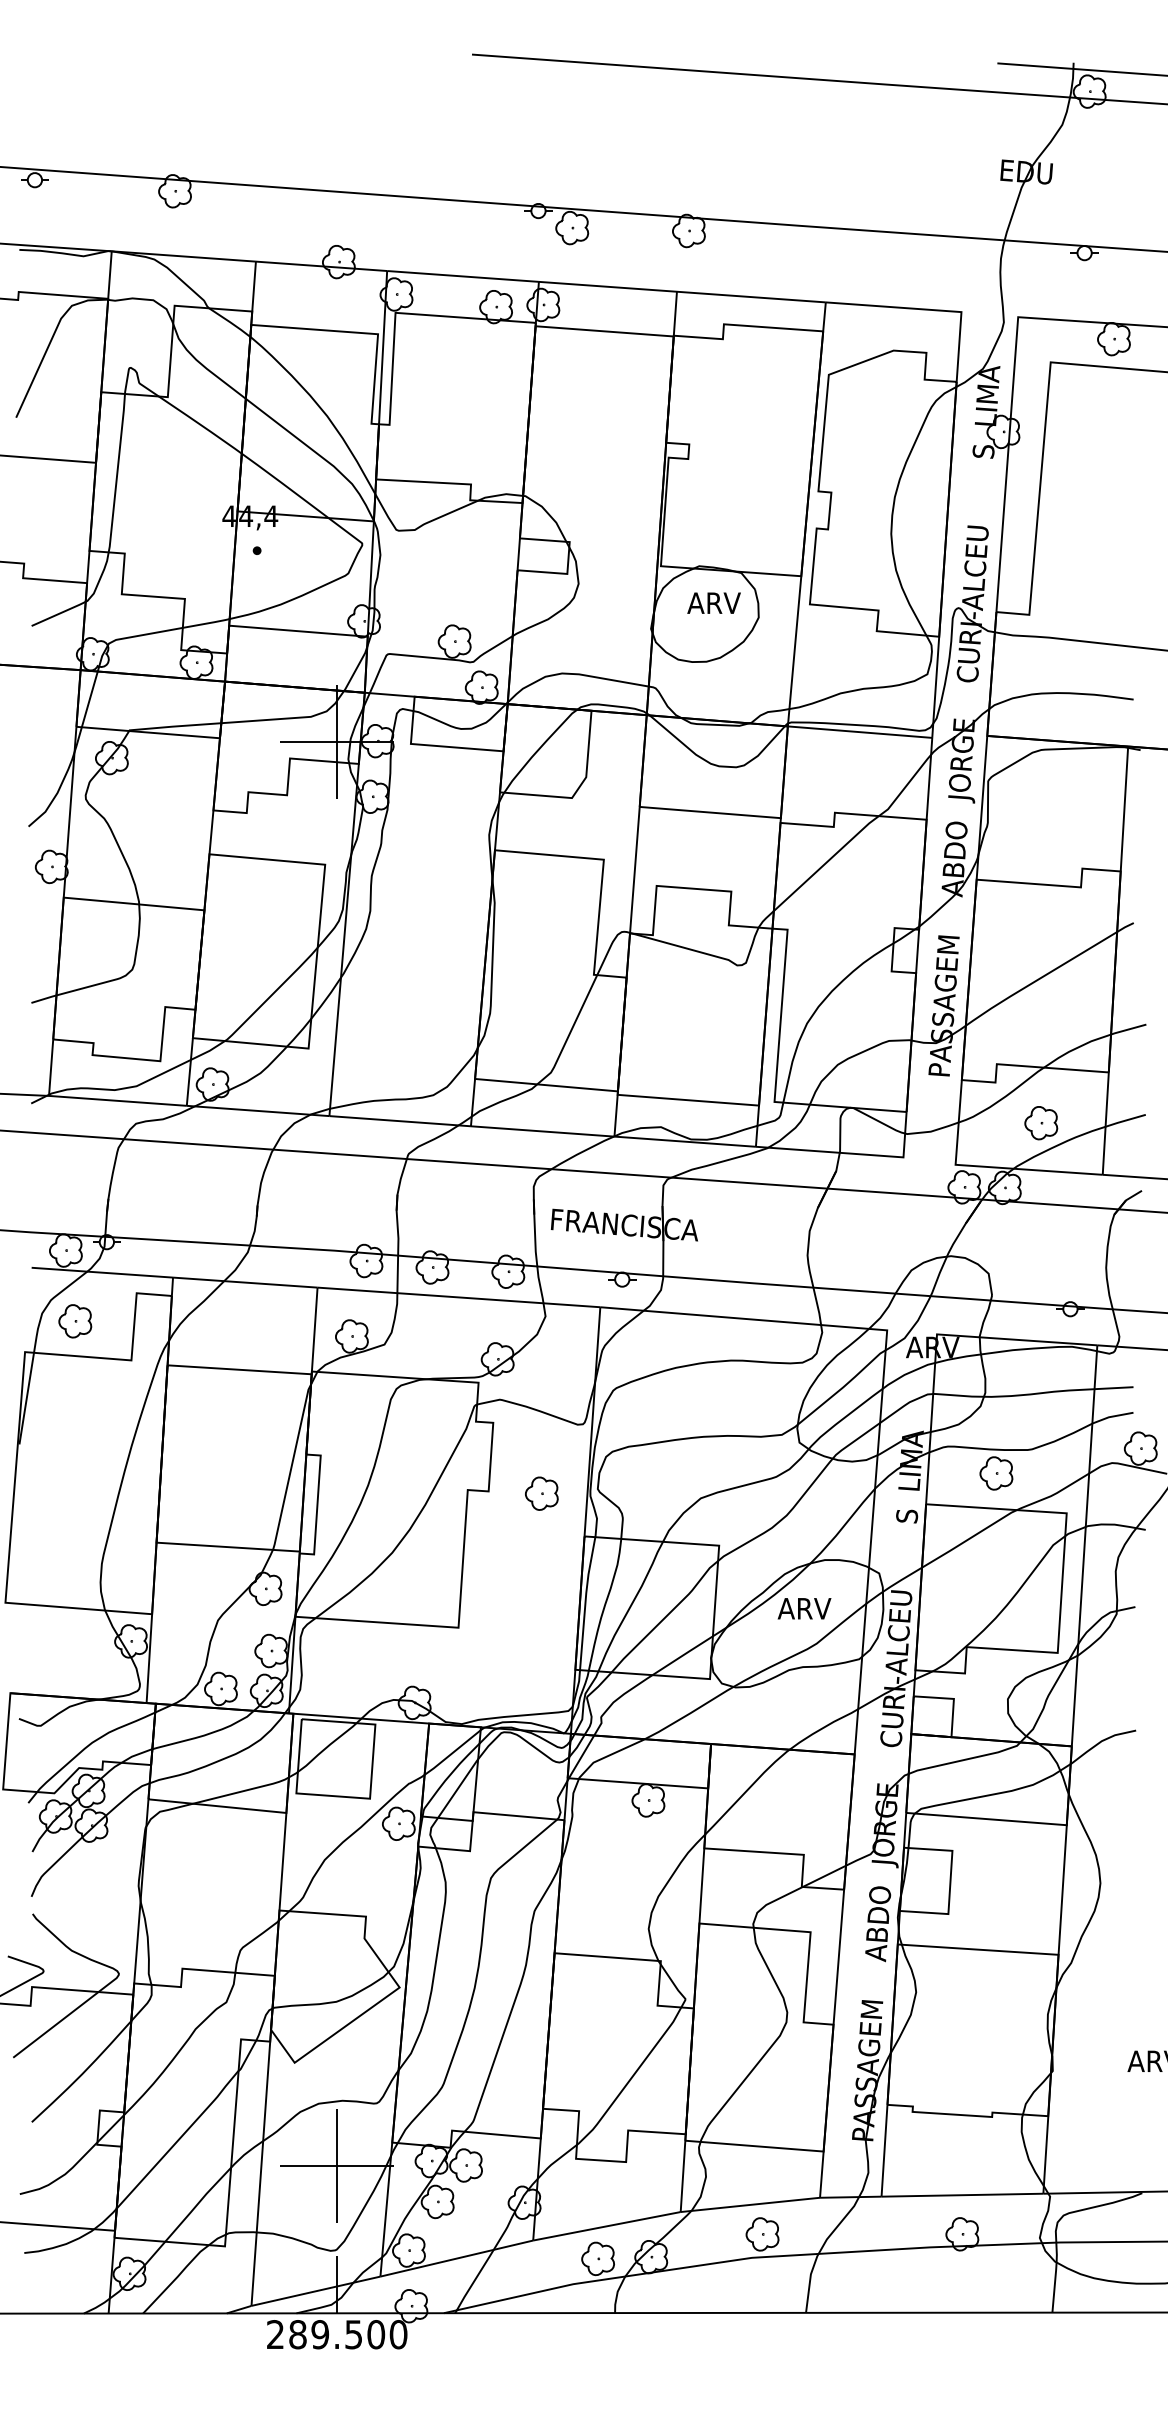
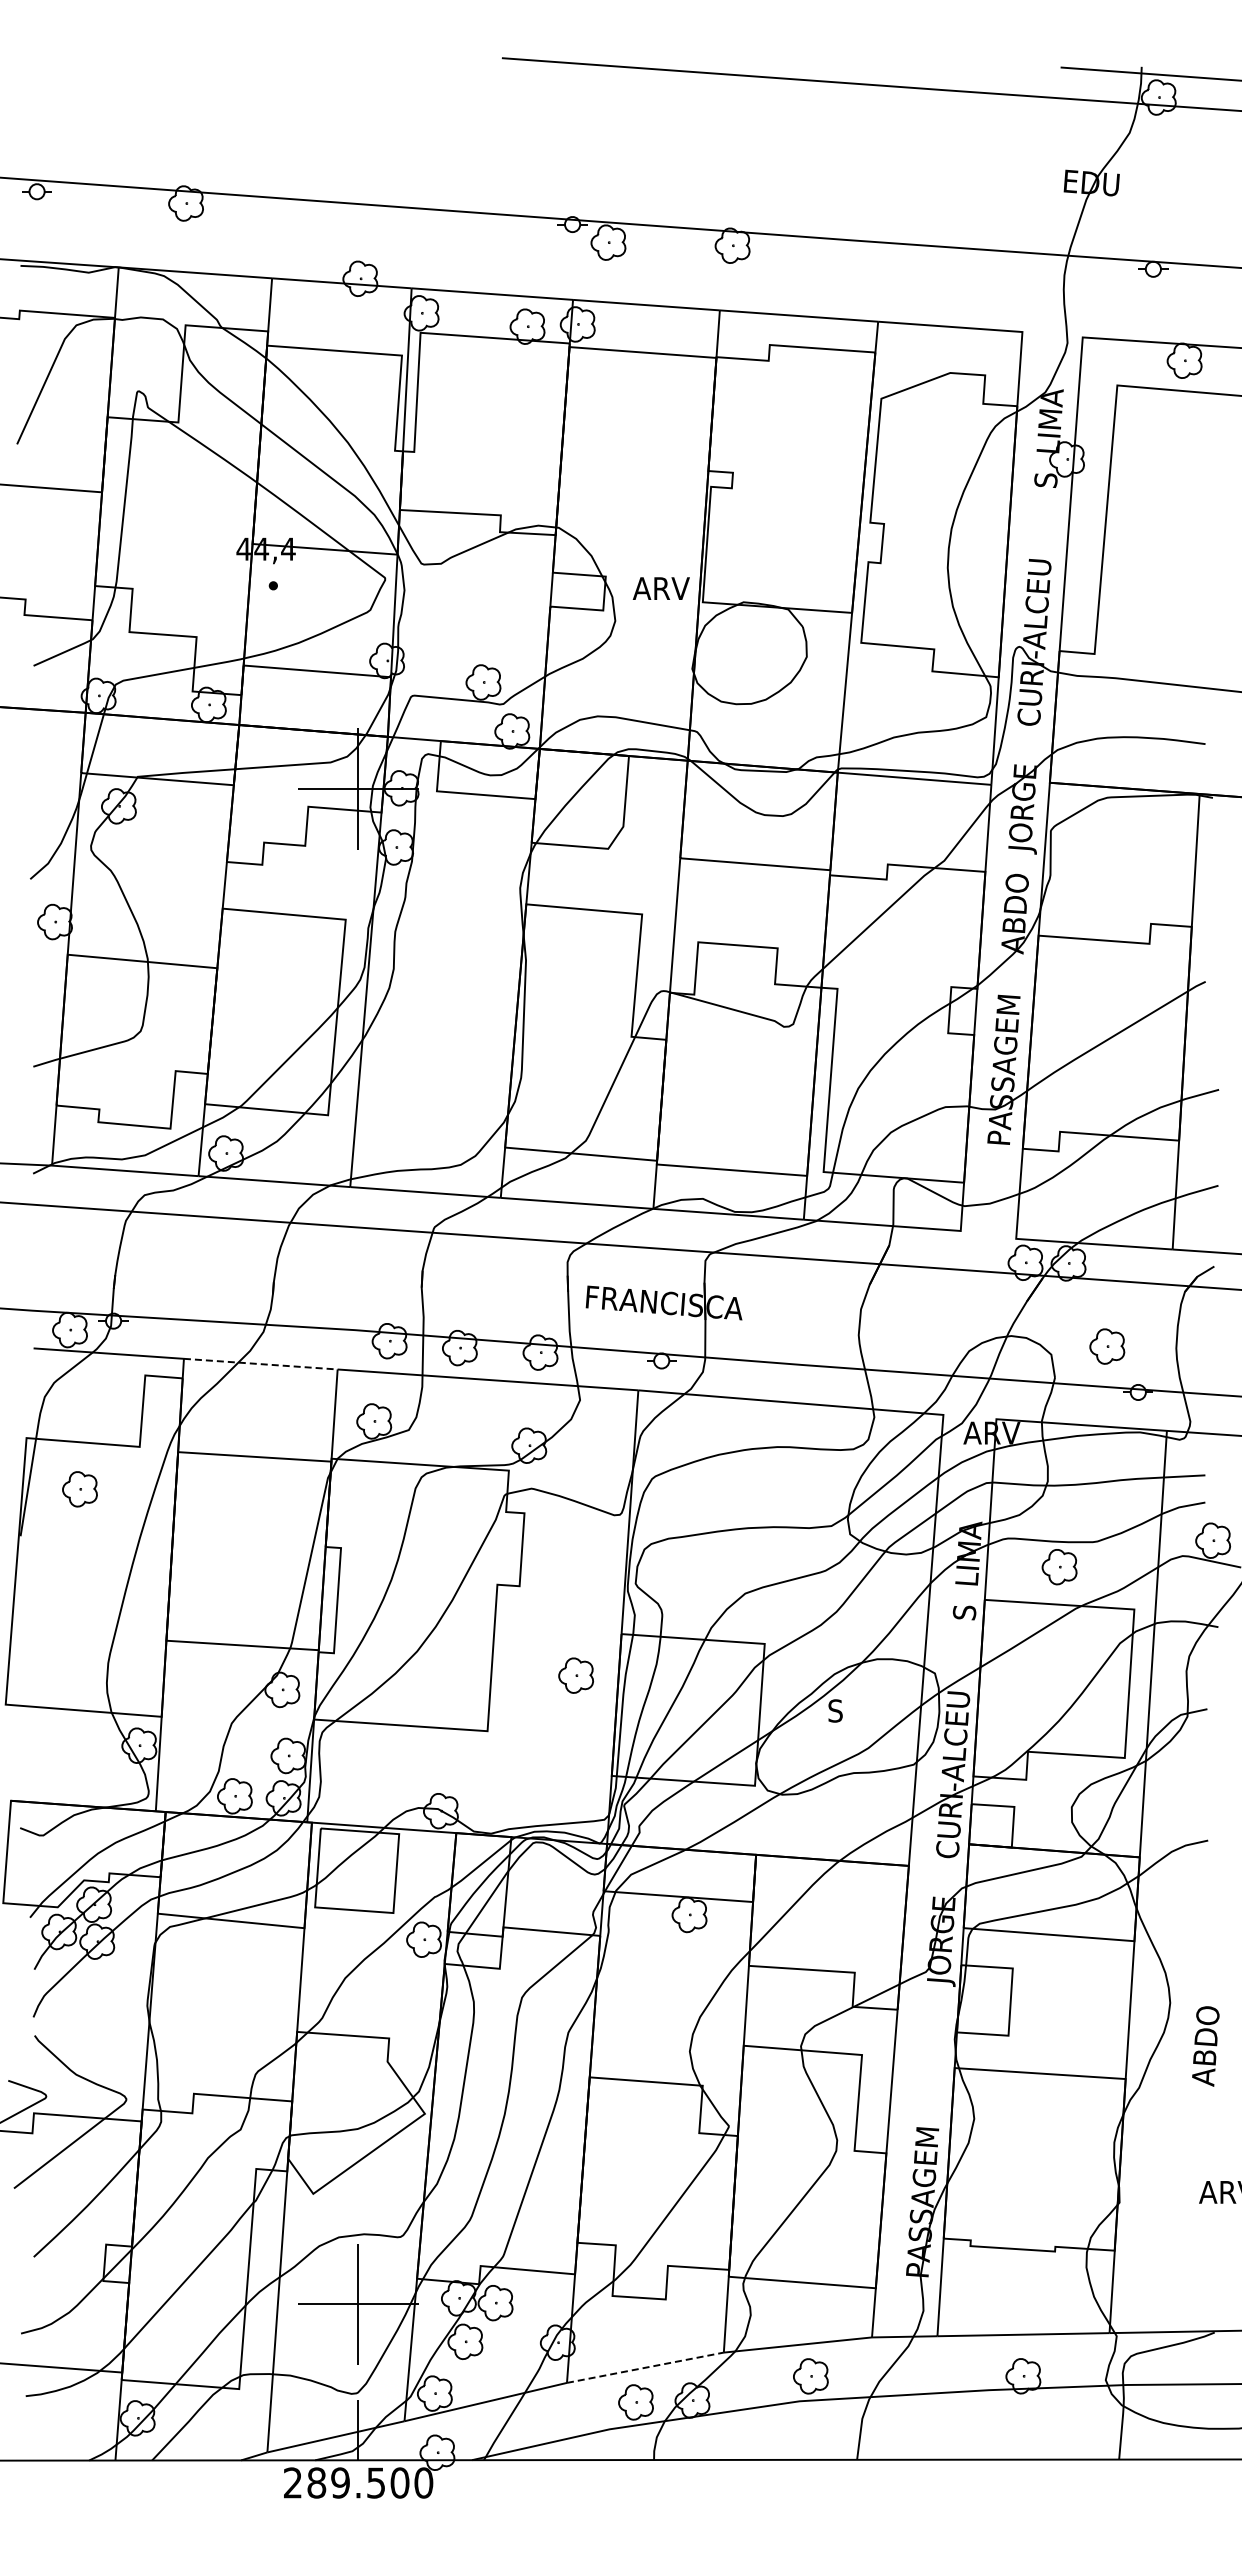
text: (713, 603) -> (660, 588), moved
part: (1041, 1123) -> (1107, 1346), moved
line: (245, 1282) -> (261, 1364), solid -> dashed
part: (74, 1321) -> (79, 1489), moved
part: (542, 1493) -> (576, 1675), moved
text: (804, 1608) -> (855, 1710), ARV -> S
text: (877, 1924) -> (1205, 2046), moved
line: (607, 2226) -> (645, 2367), solid -> dashed

